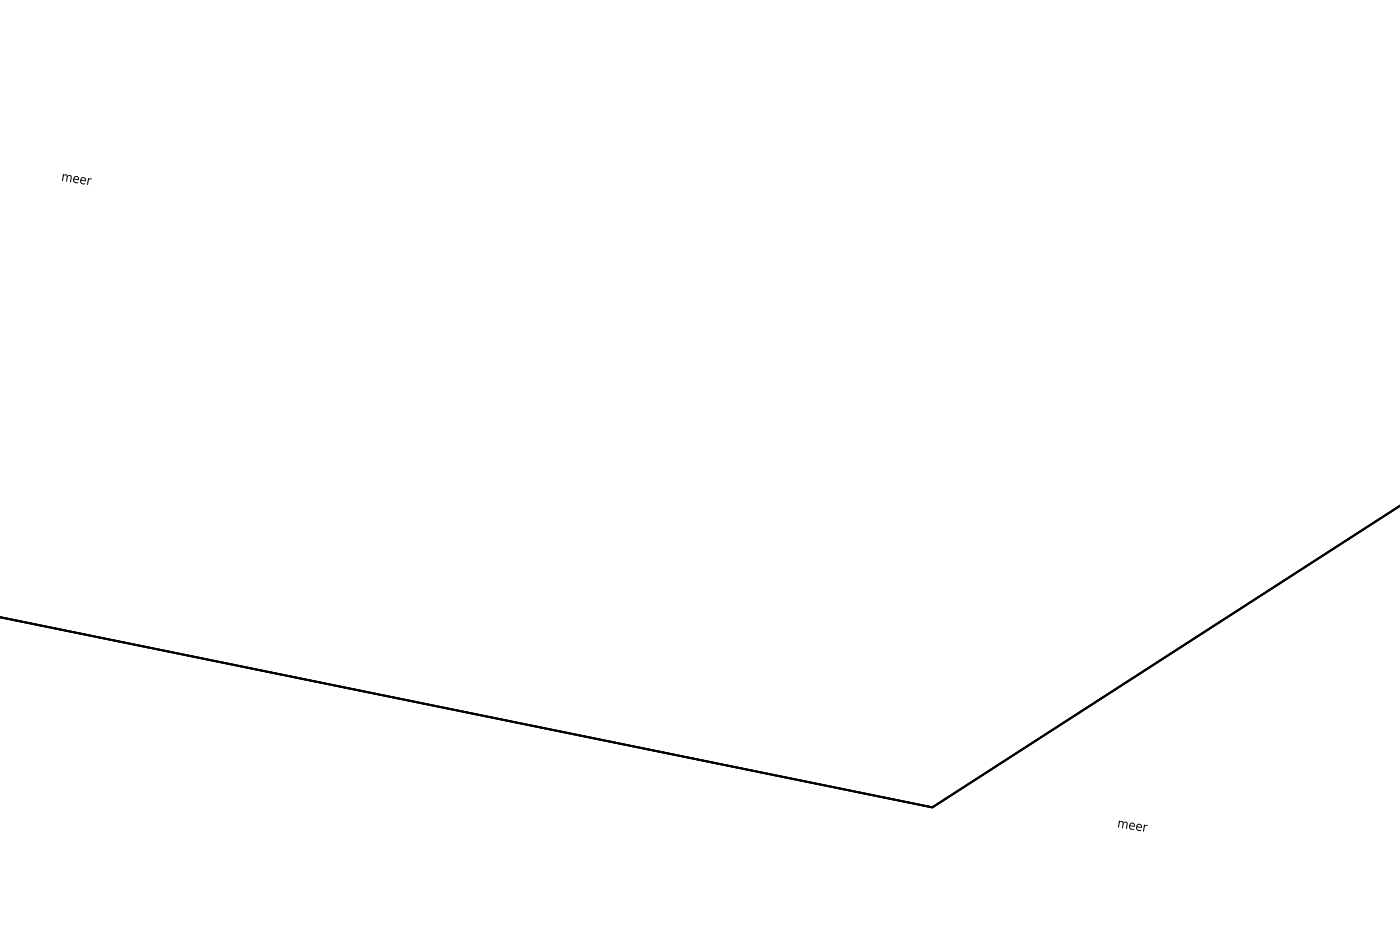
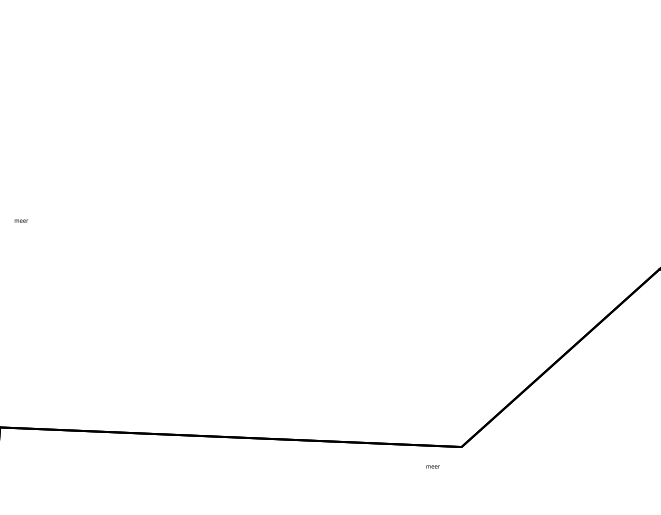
text: (1131, 825) -> (432, 466), moved

